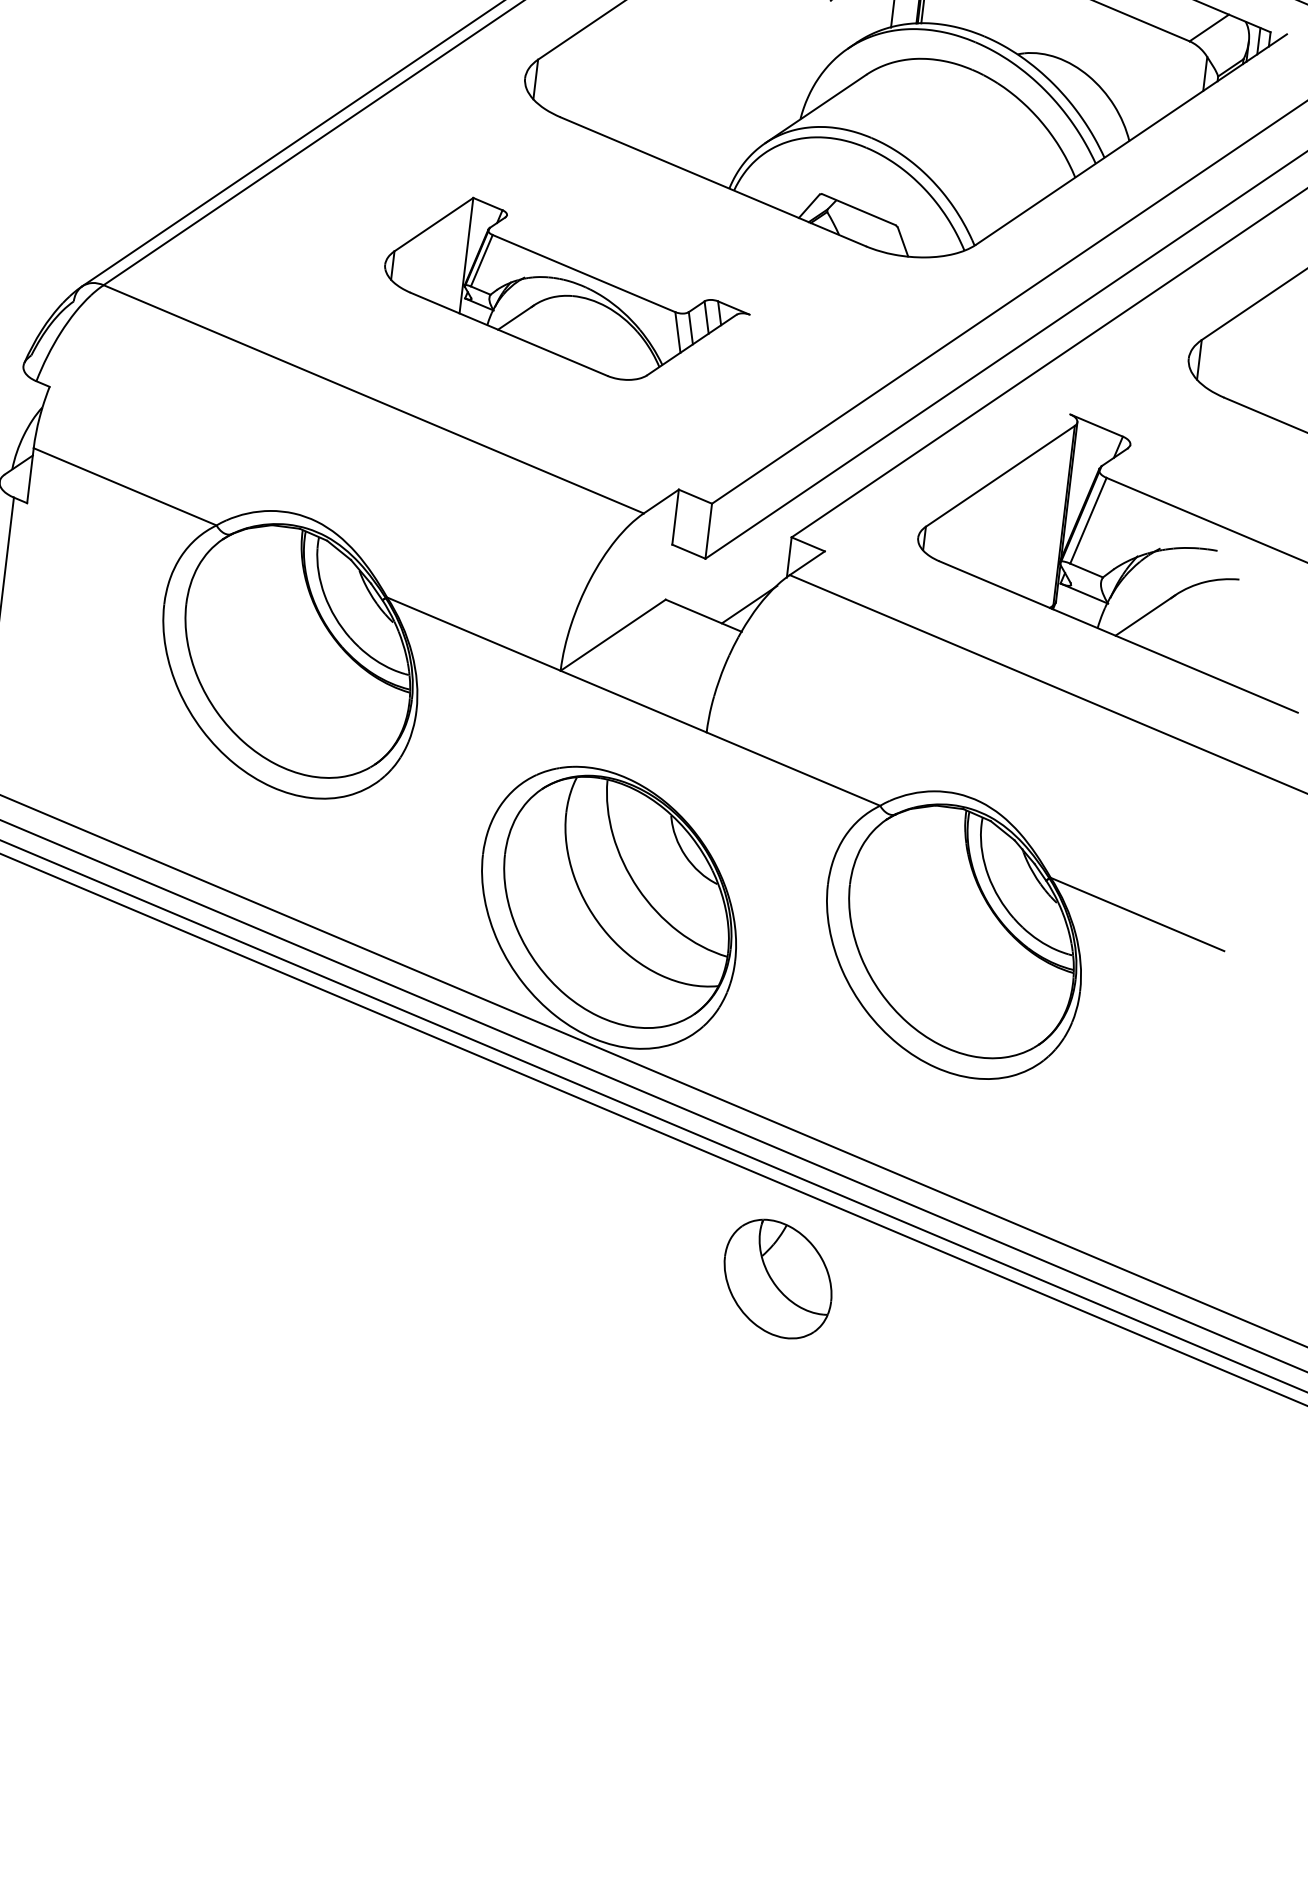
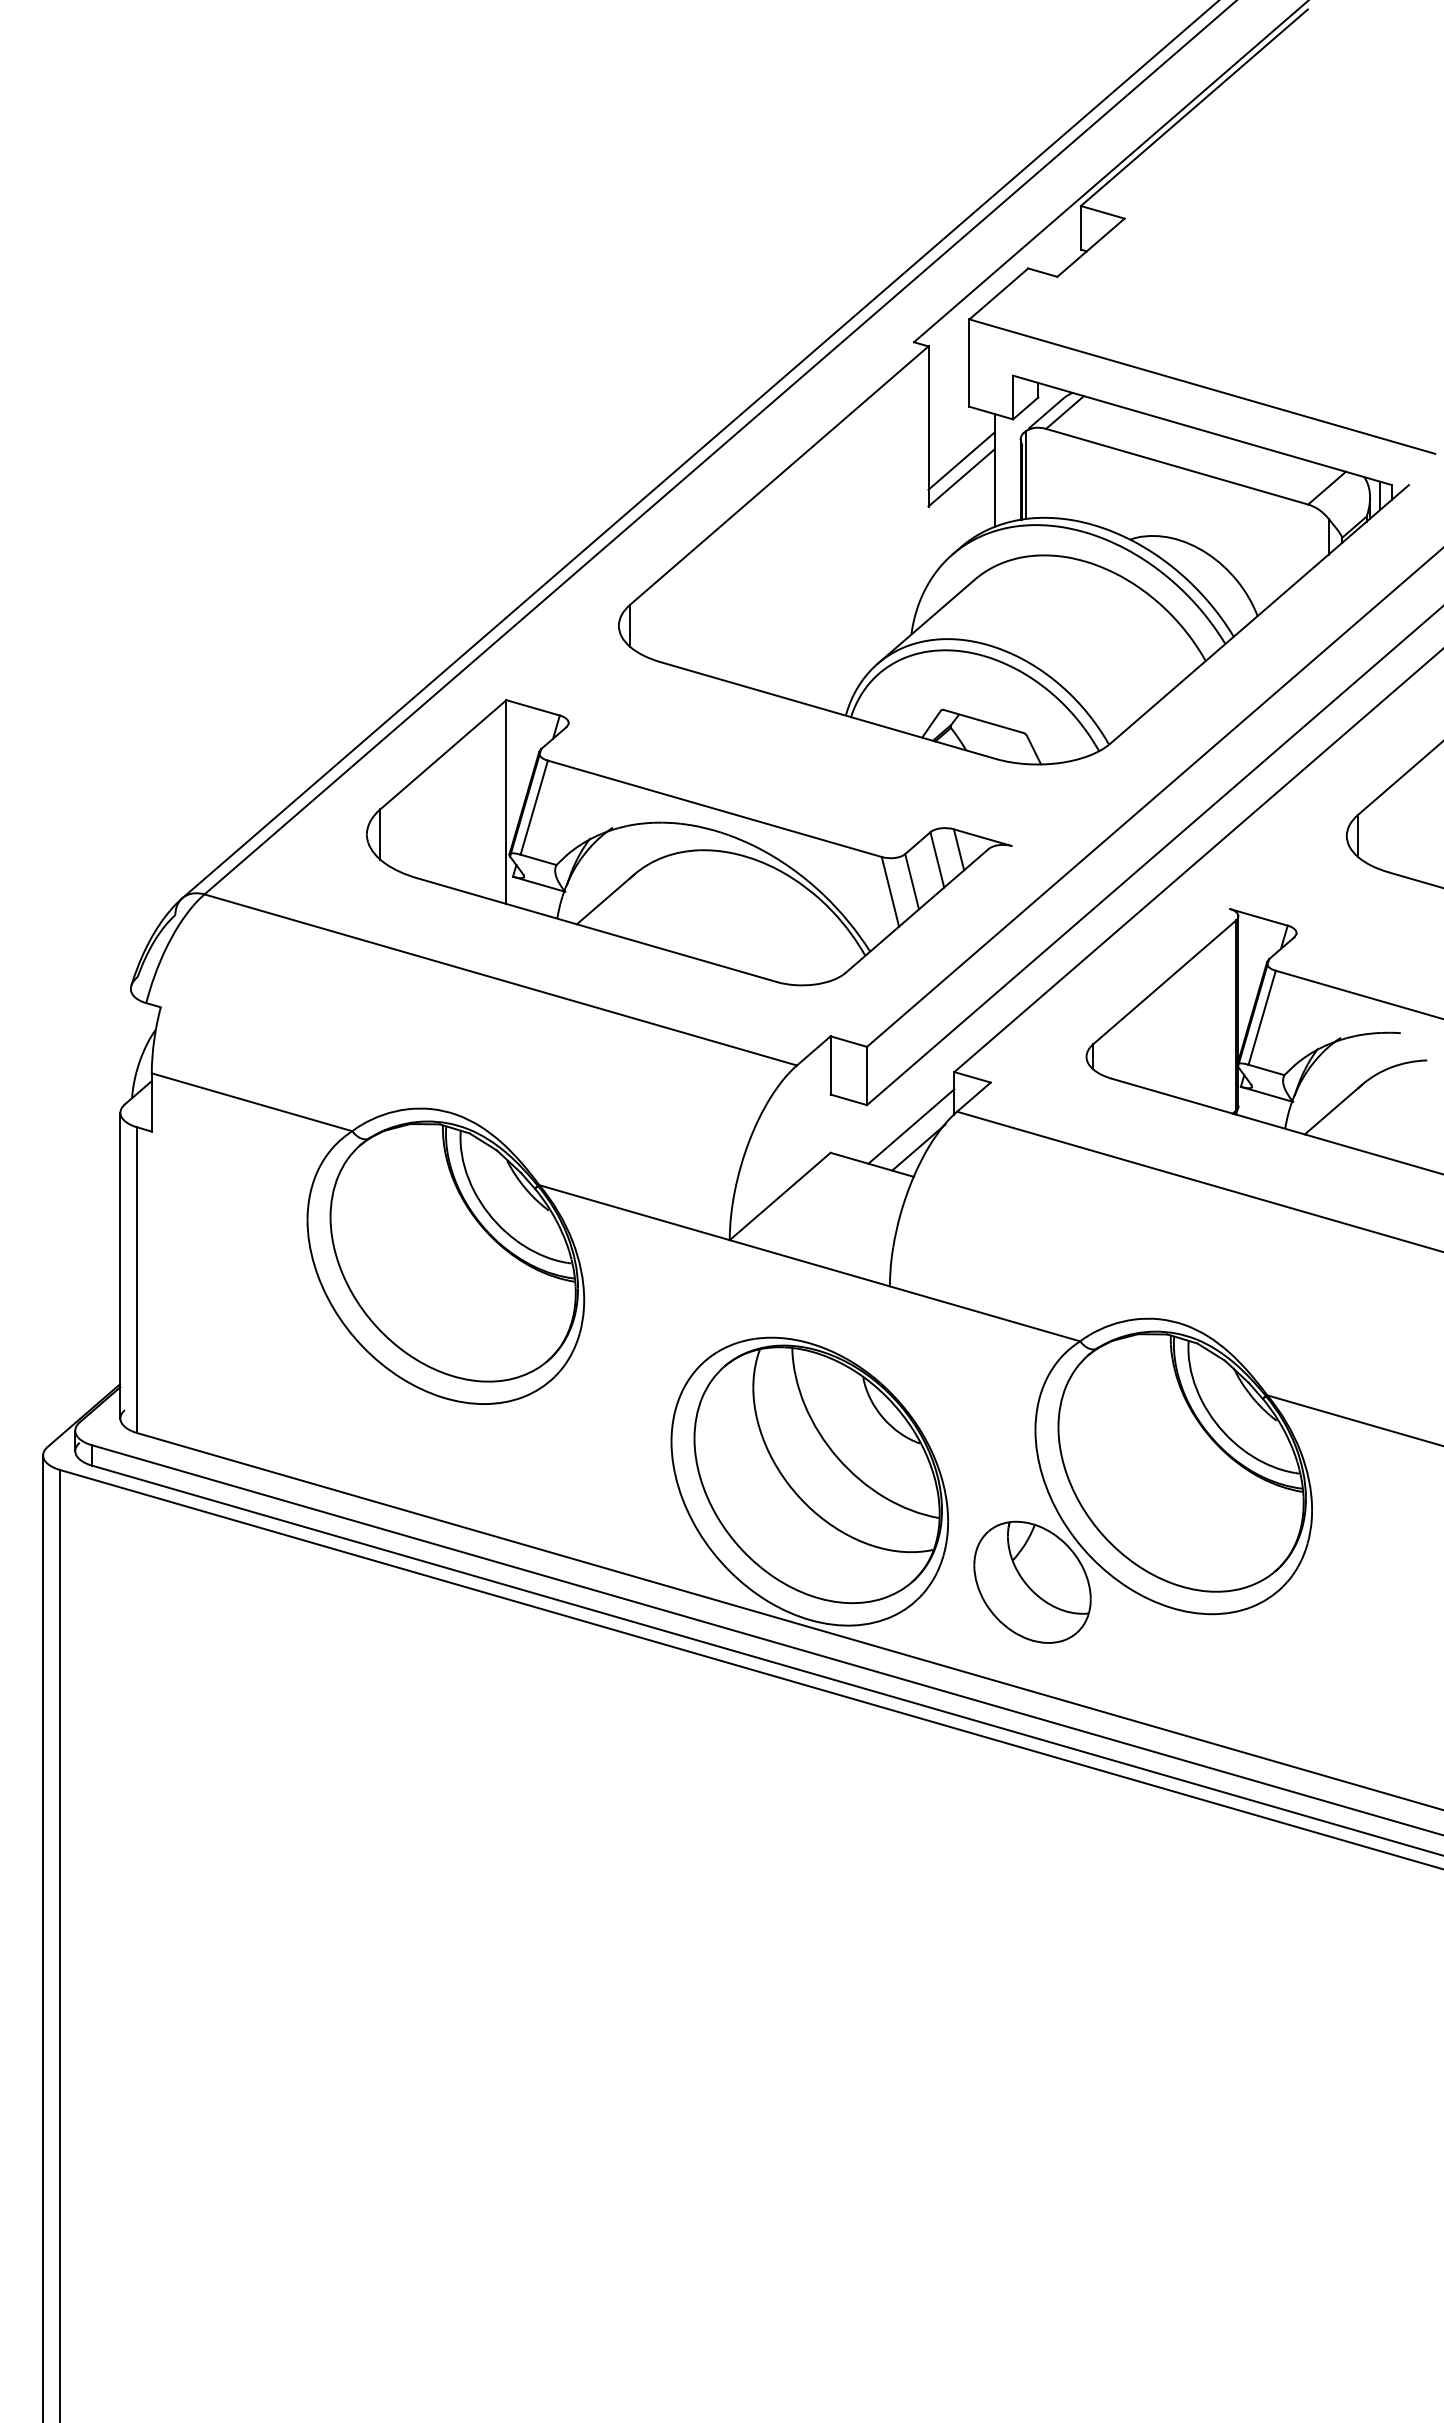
part: (567, 290) -> (689, 842), size x1.67
line: (745, 583) -> (911, 1126), added
part: (778, 1278) -> (1032, 1581), moved

